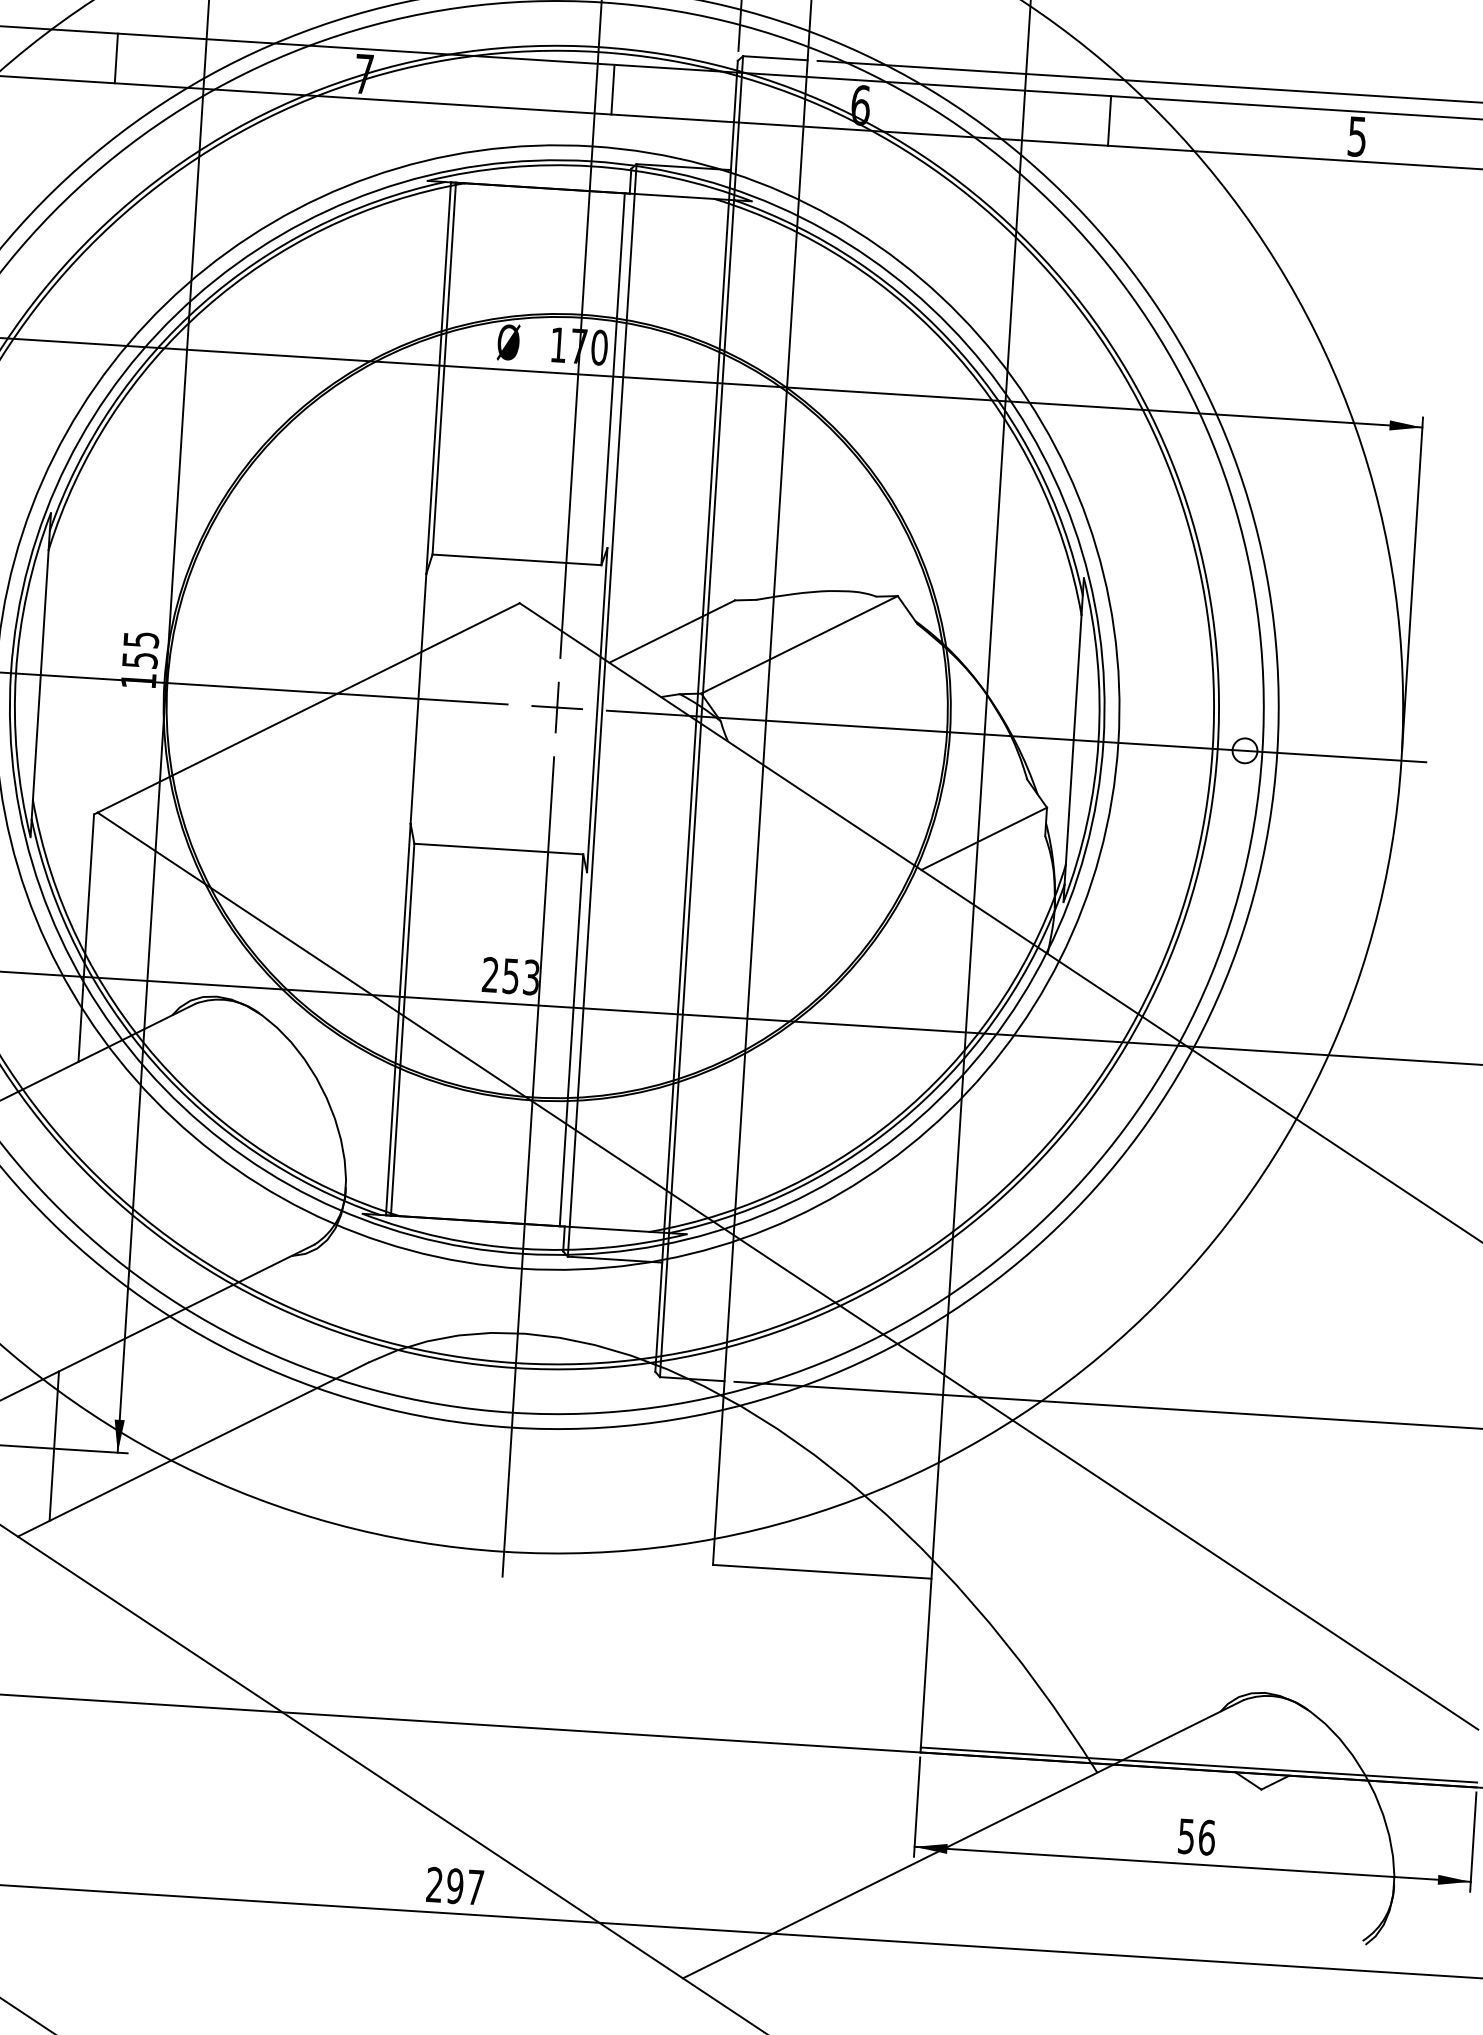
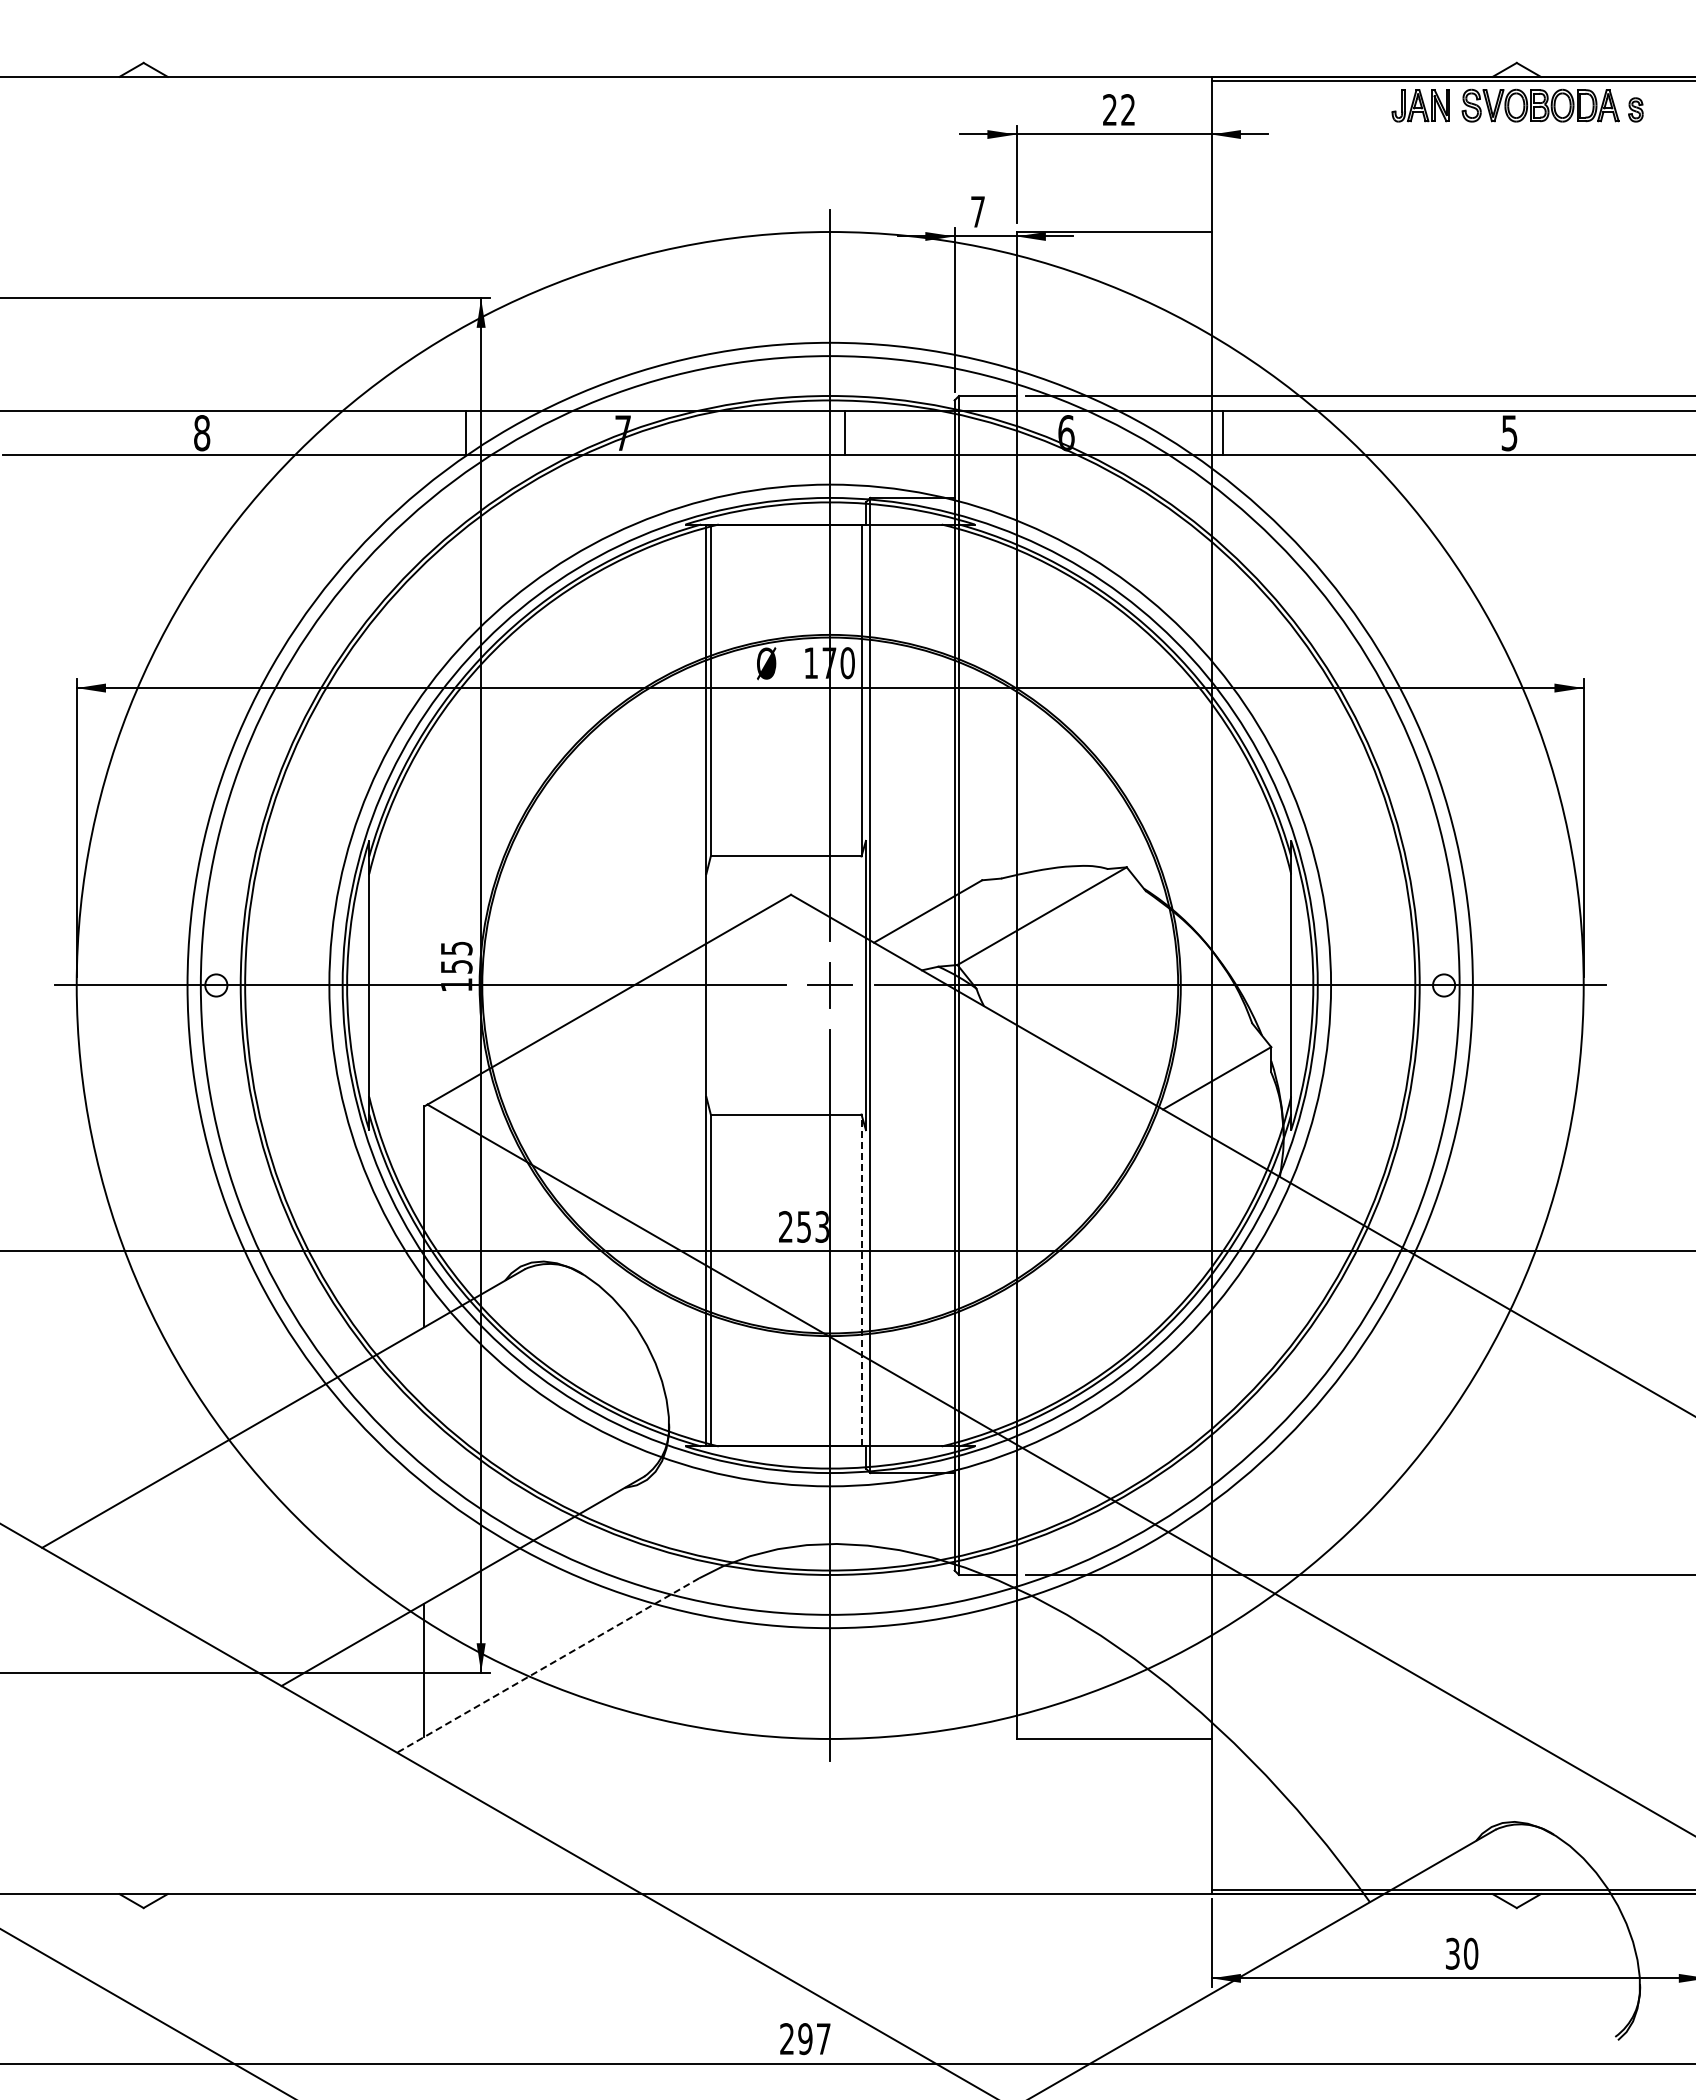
line: (115, 57) -> (465, 432), moved
line: (1109, 120) -> (1223, 432), moved
line: (571, 1040) -> (861, 1280), solid -> dashed
line: (192, 1449) -> (547, 1665), solid -> dashed
text: (1197, 1836) -> (1462, 1953), 56 -> 30

